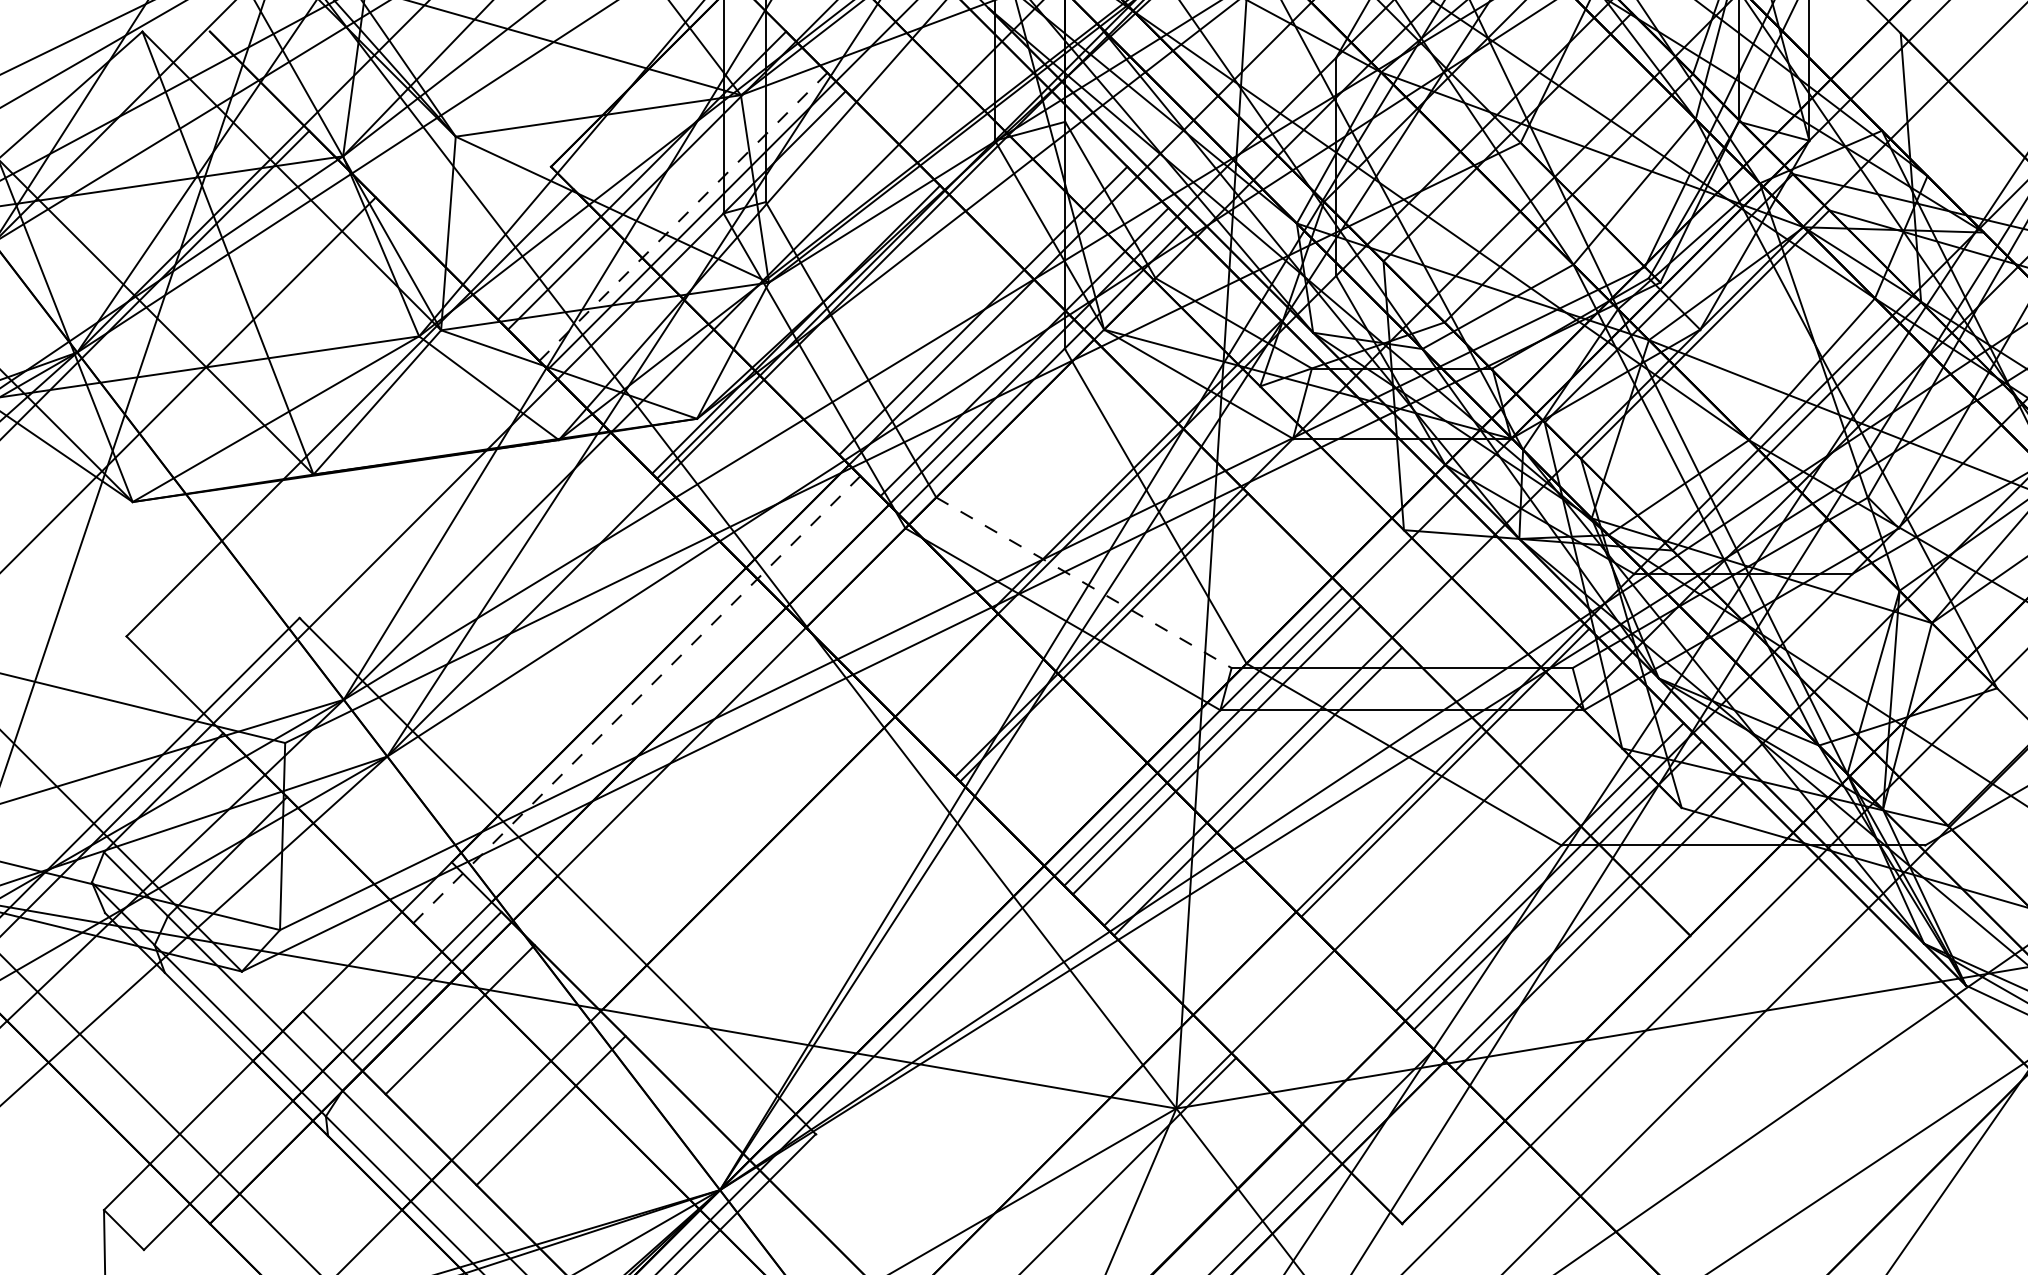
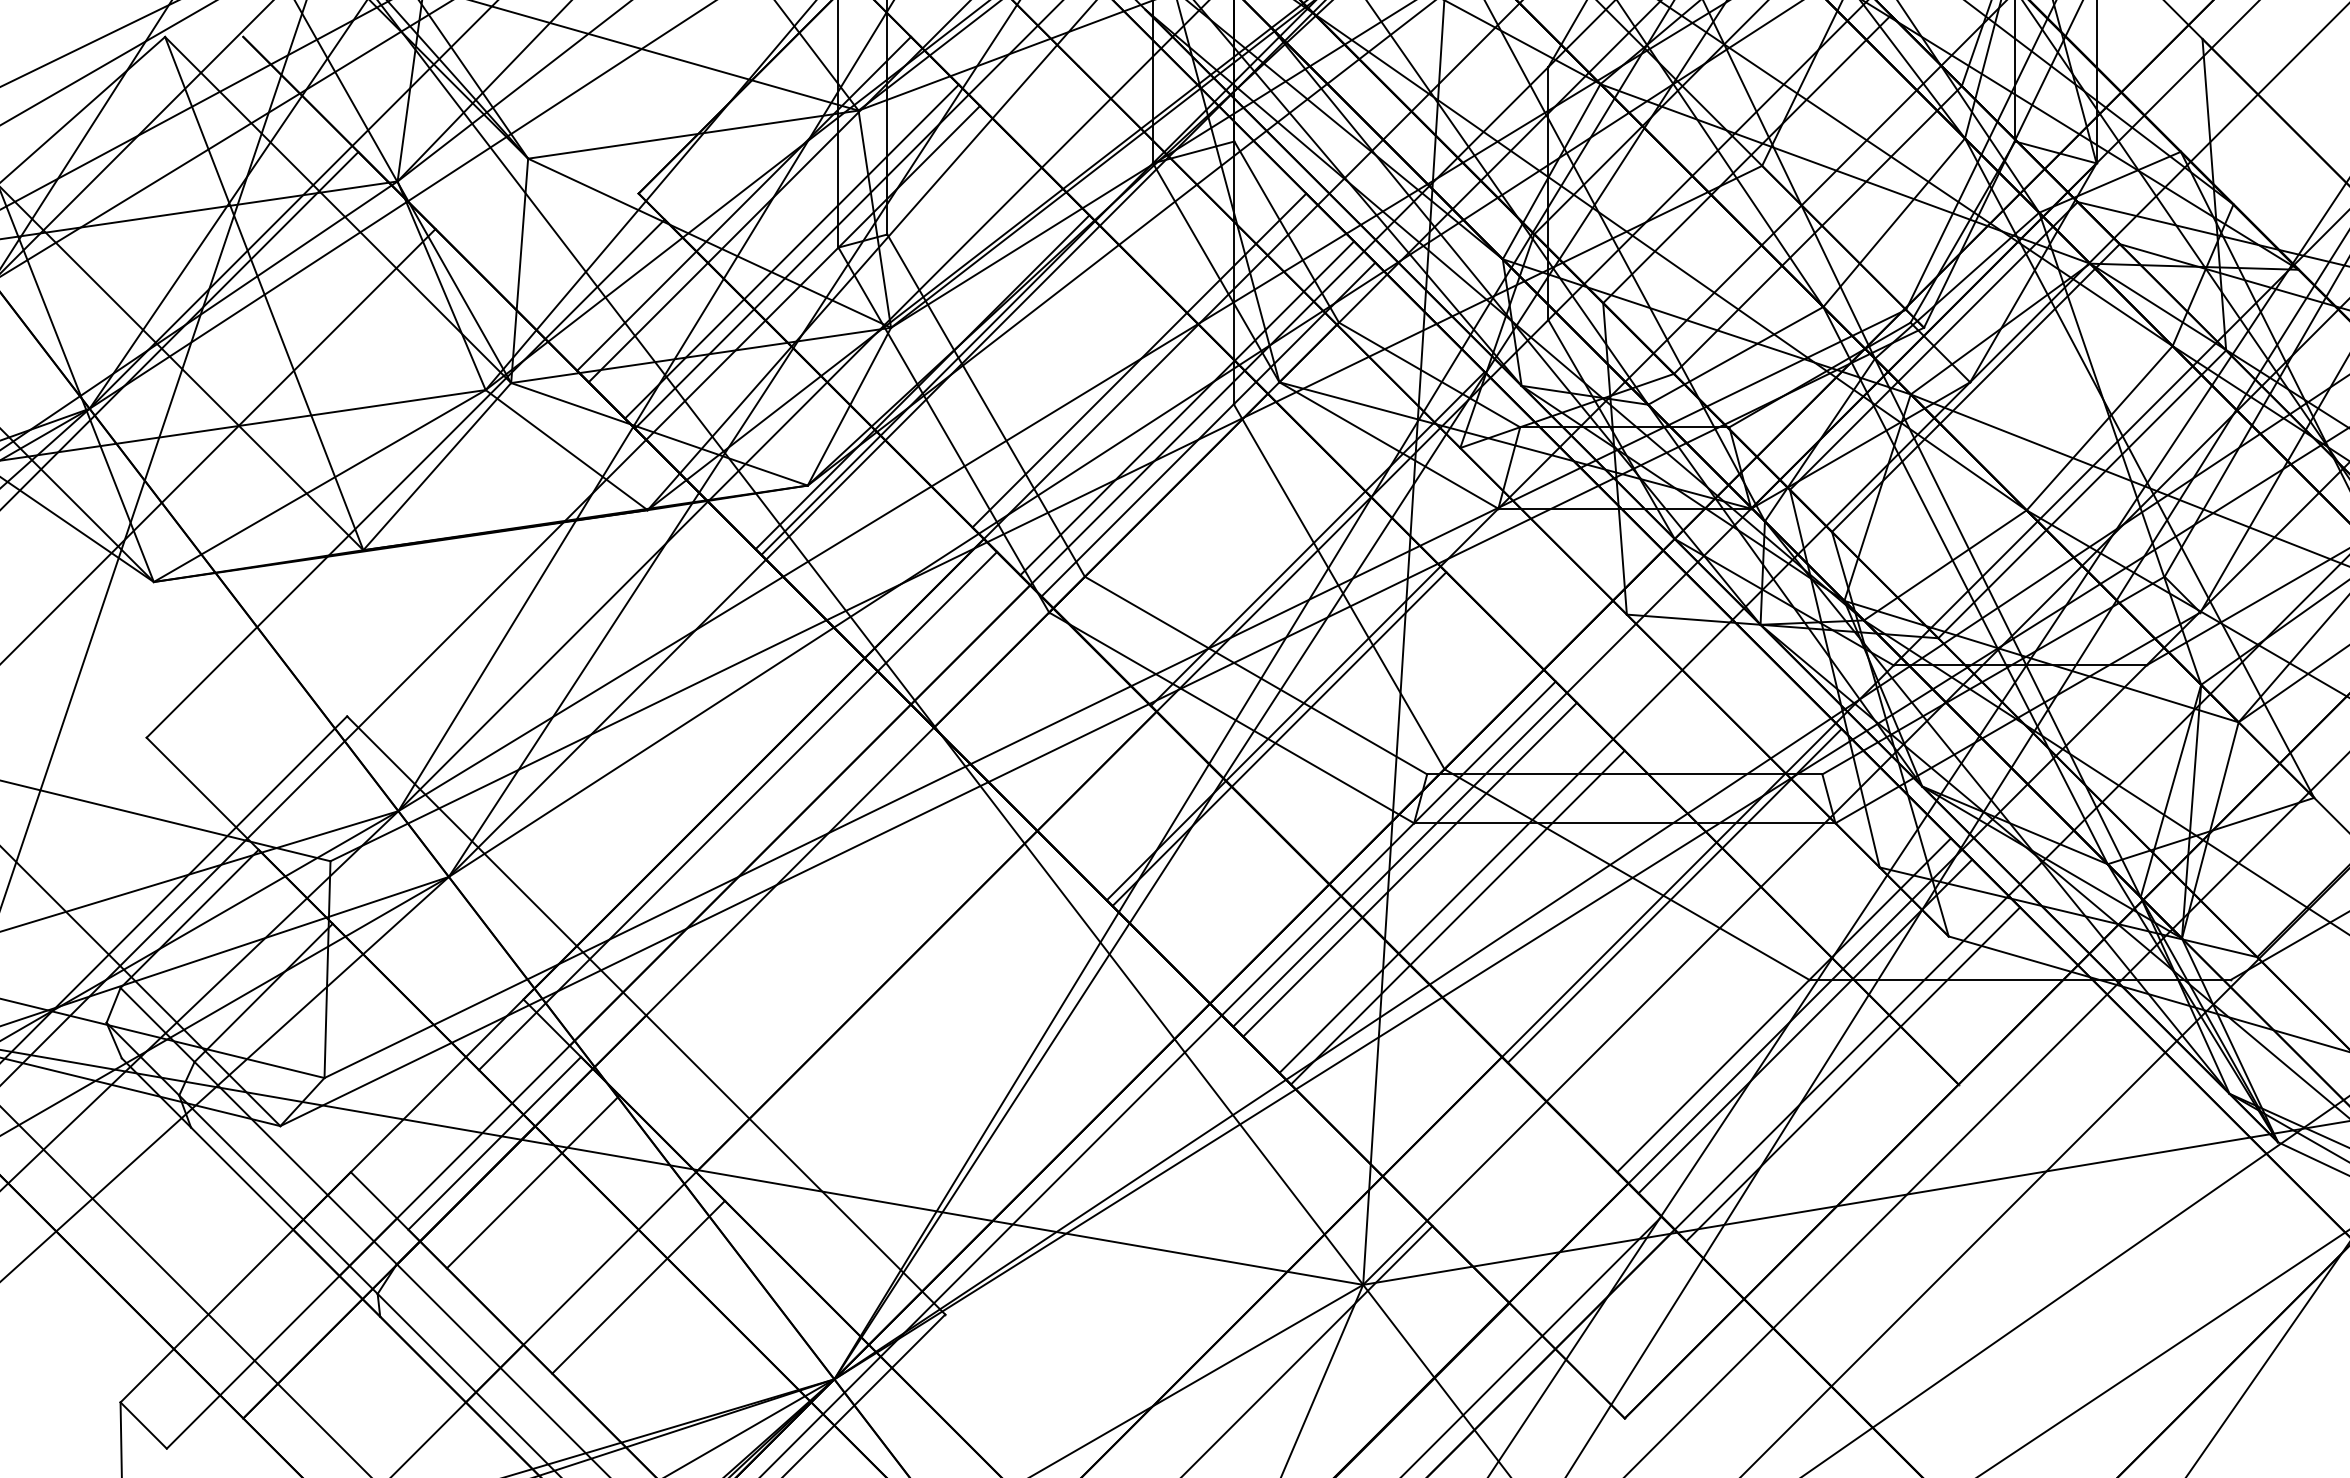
line: (683, 217) -> (791, 252), dashed -> solid
line: (1084, 582) -> (1256, 675), dashed -> solid
line: (637, 699) -> (738, 810), dashed -> solid

